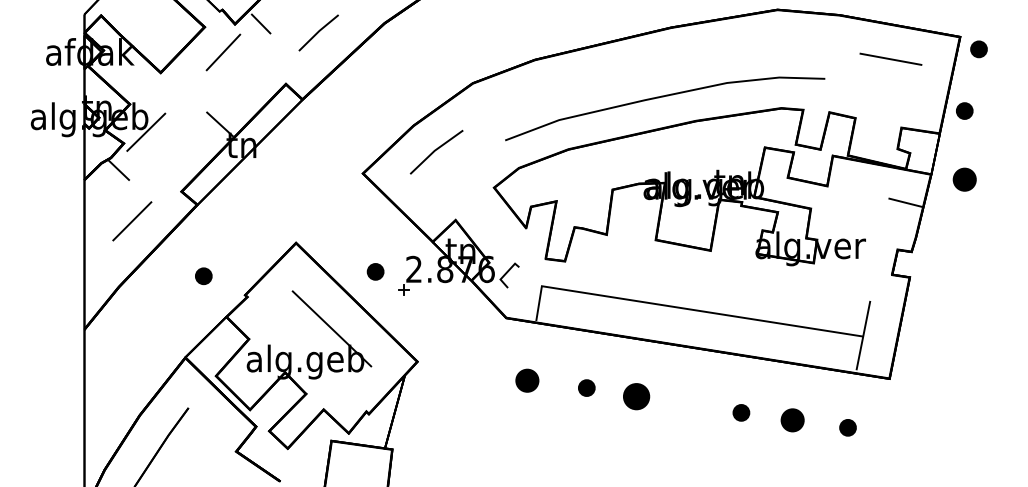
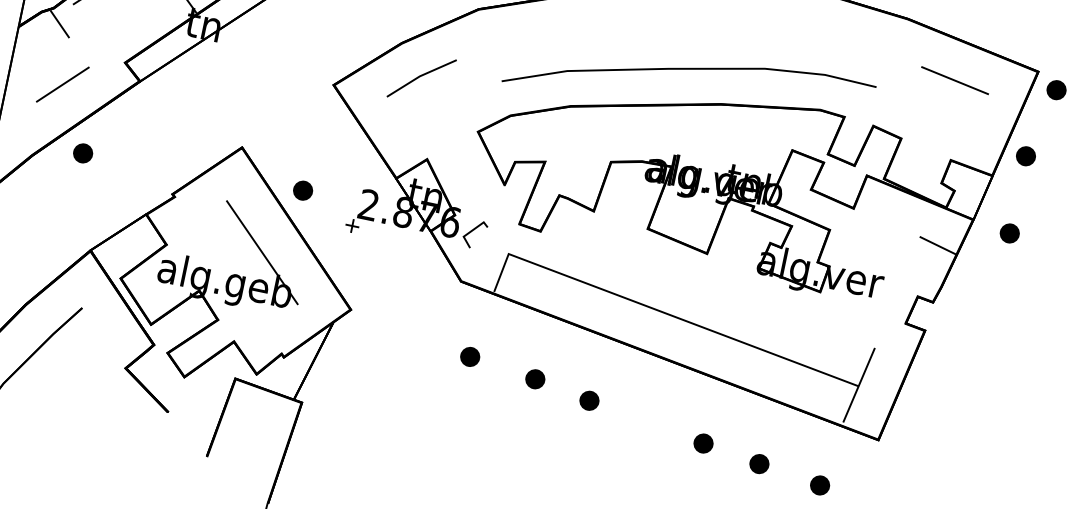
part: (964, 179) -> (1009, 233), size x0.71
part: (375, 271) -> (303, 190), moved
part: (203, 276) -> (82, 153), moved
part: (527, 380) -> (470, 356), size x0.71
part: (636, 396) -> (589, 400), size x0.62
part: (792, 420) -> (759, 464), size x0.71

